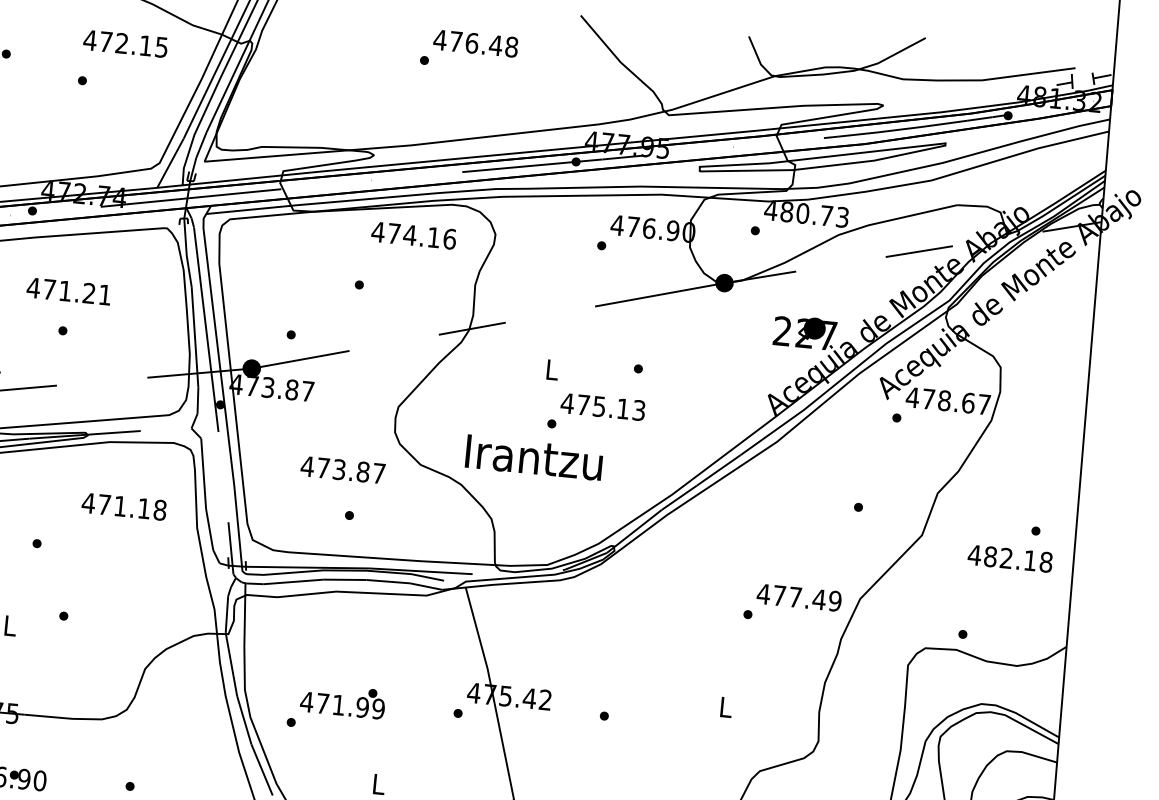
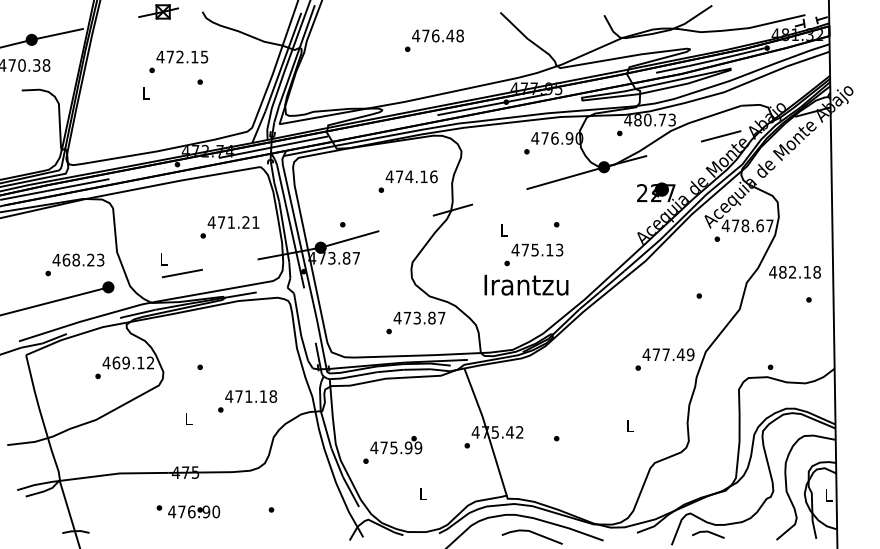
text: (125, 42) -> (182, 56), moved
text: (413, 235) -> (411, 176), moved
text: (68, 291) -> (233, 222), moved
text: (534, 456) -> (526, 284), moved
text: (343, 469) -> (419, 317), moved
text: (124, 506) -> (251, 396), moved
text: (1009, 558) -> (794, 272), moved
text: (338, 704) -> (393, 447), 471.99 -> 475.99

